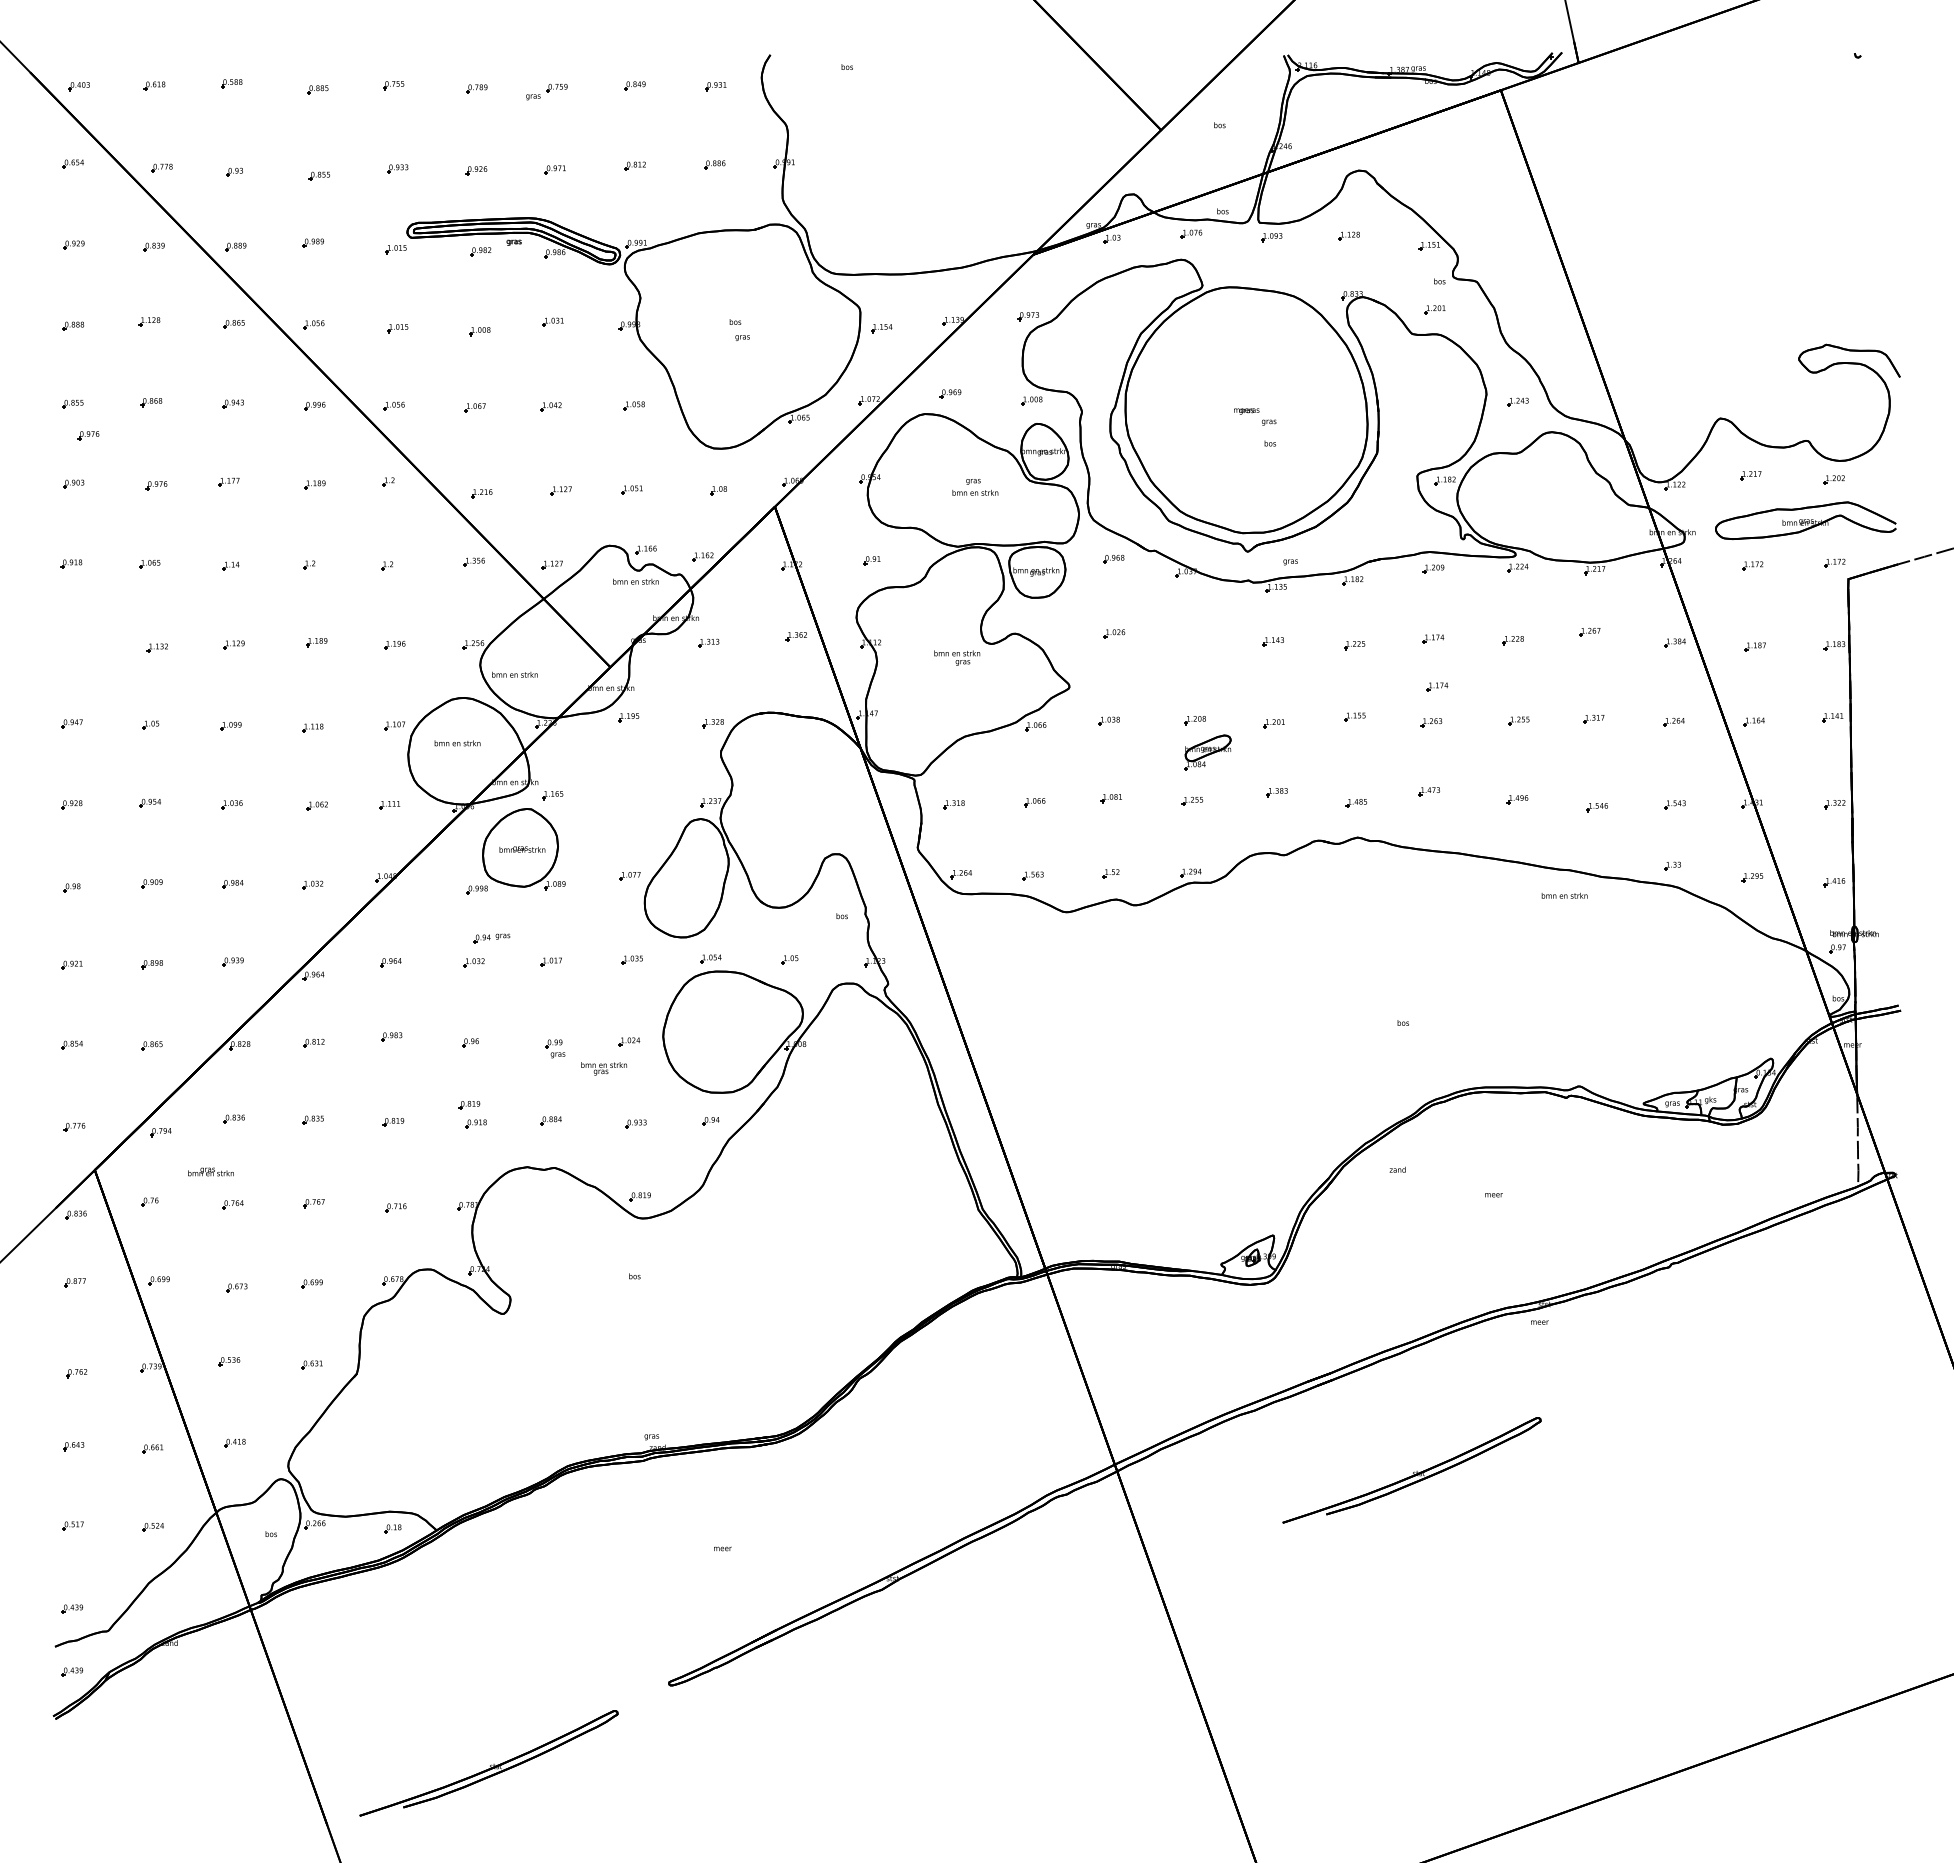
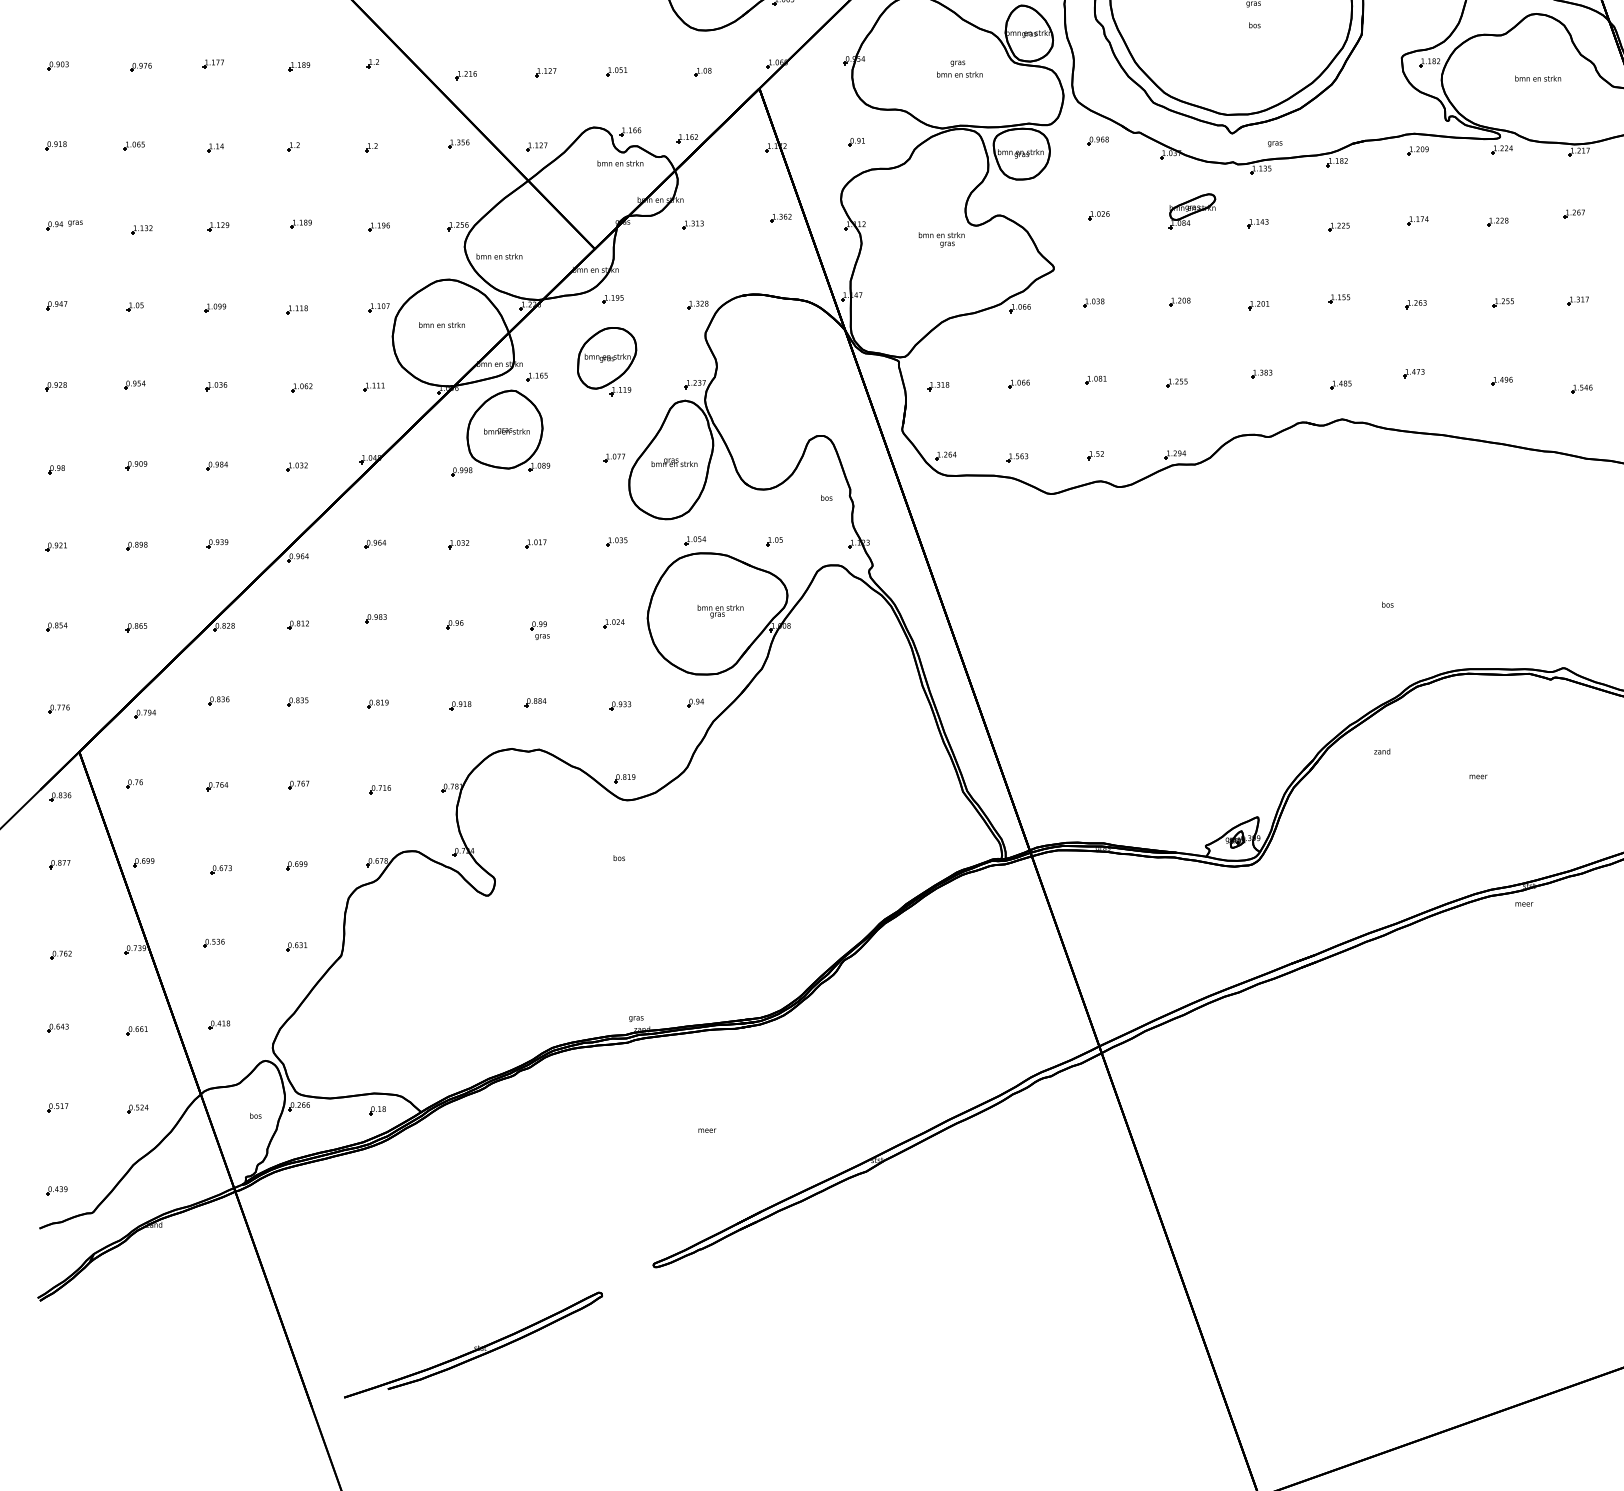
part: (88, 435) -> (72, 17), removed
part: (1437, 686) -> (1421, 268), removed
part: (1207, 752) -> (1191, 211), moved
part: (622, 779) -> (606, 361), added
text: (1564, 895) -> (1537, 78), moved
part: (491, 938) -> (63, 225), moved
text: (603, 1068) -> (719, 611), moved
part: (469, 1105) -> (453, 687), removed
text: (210, 1171) -> (673, 462), moved
part: (1411, 1470) -> (1395, 1052), removed
part: (72, 1671) -> (56, 1253), removed

